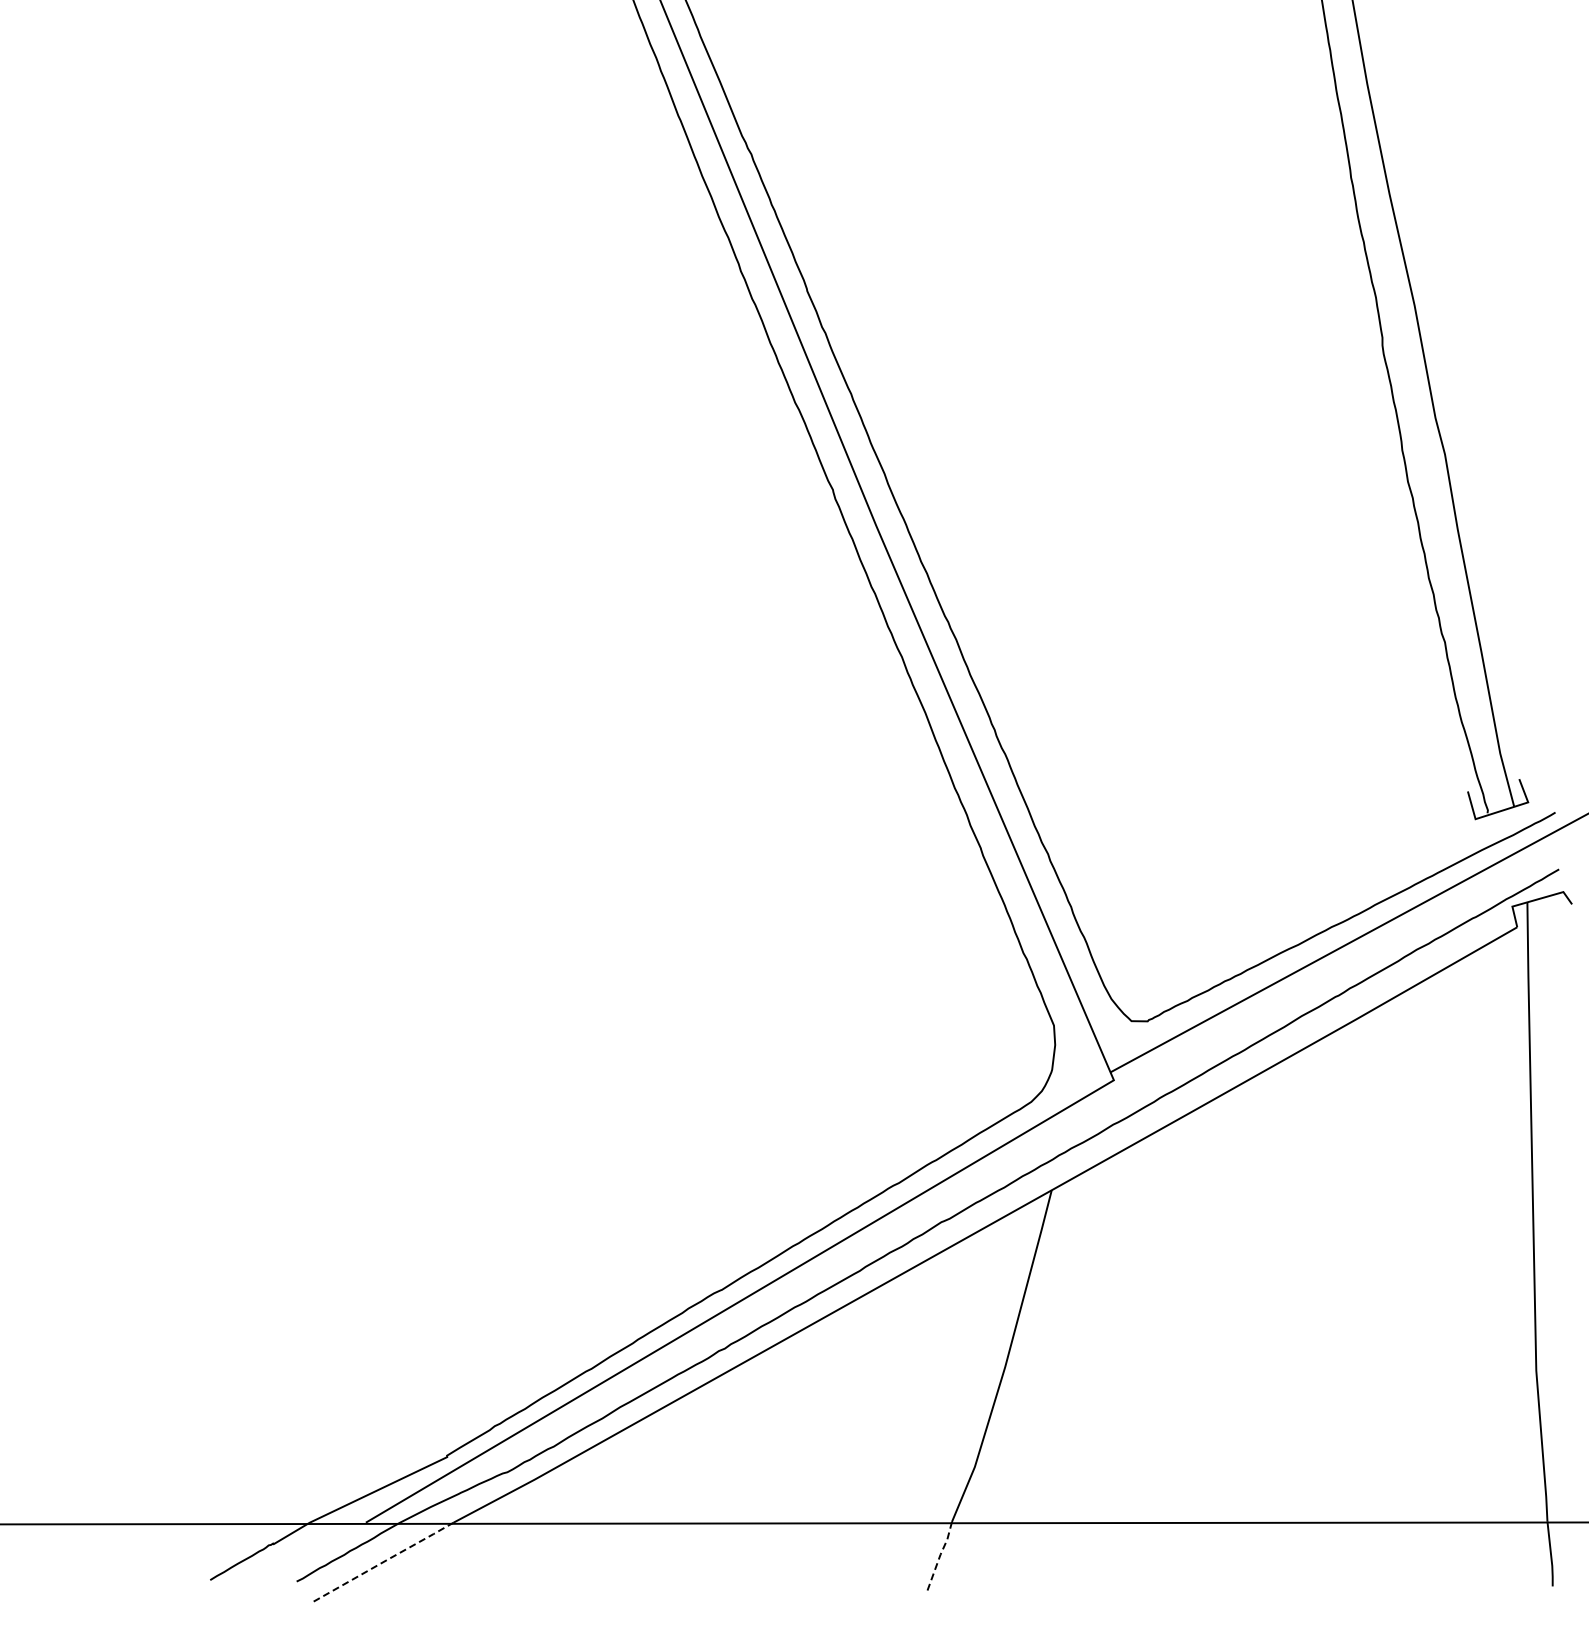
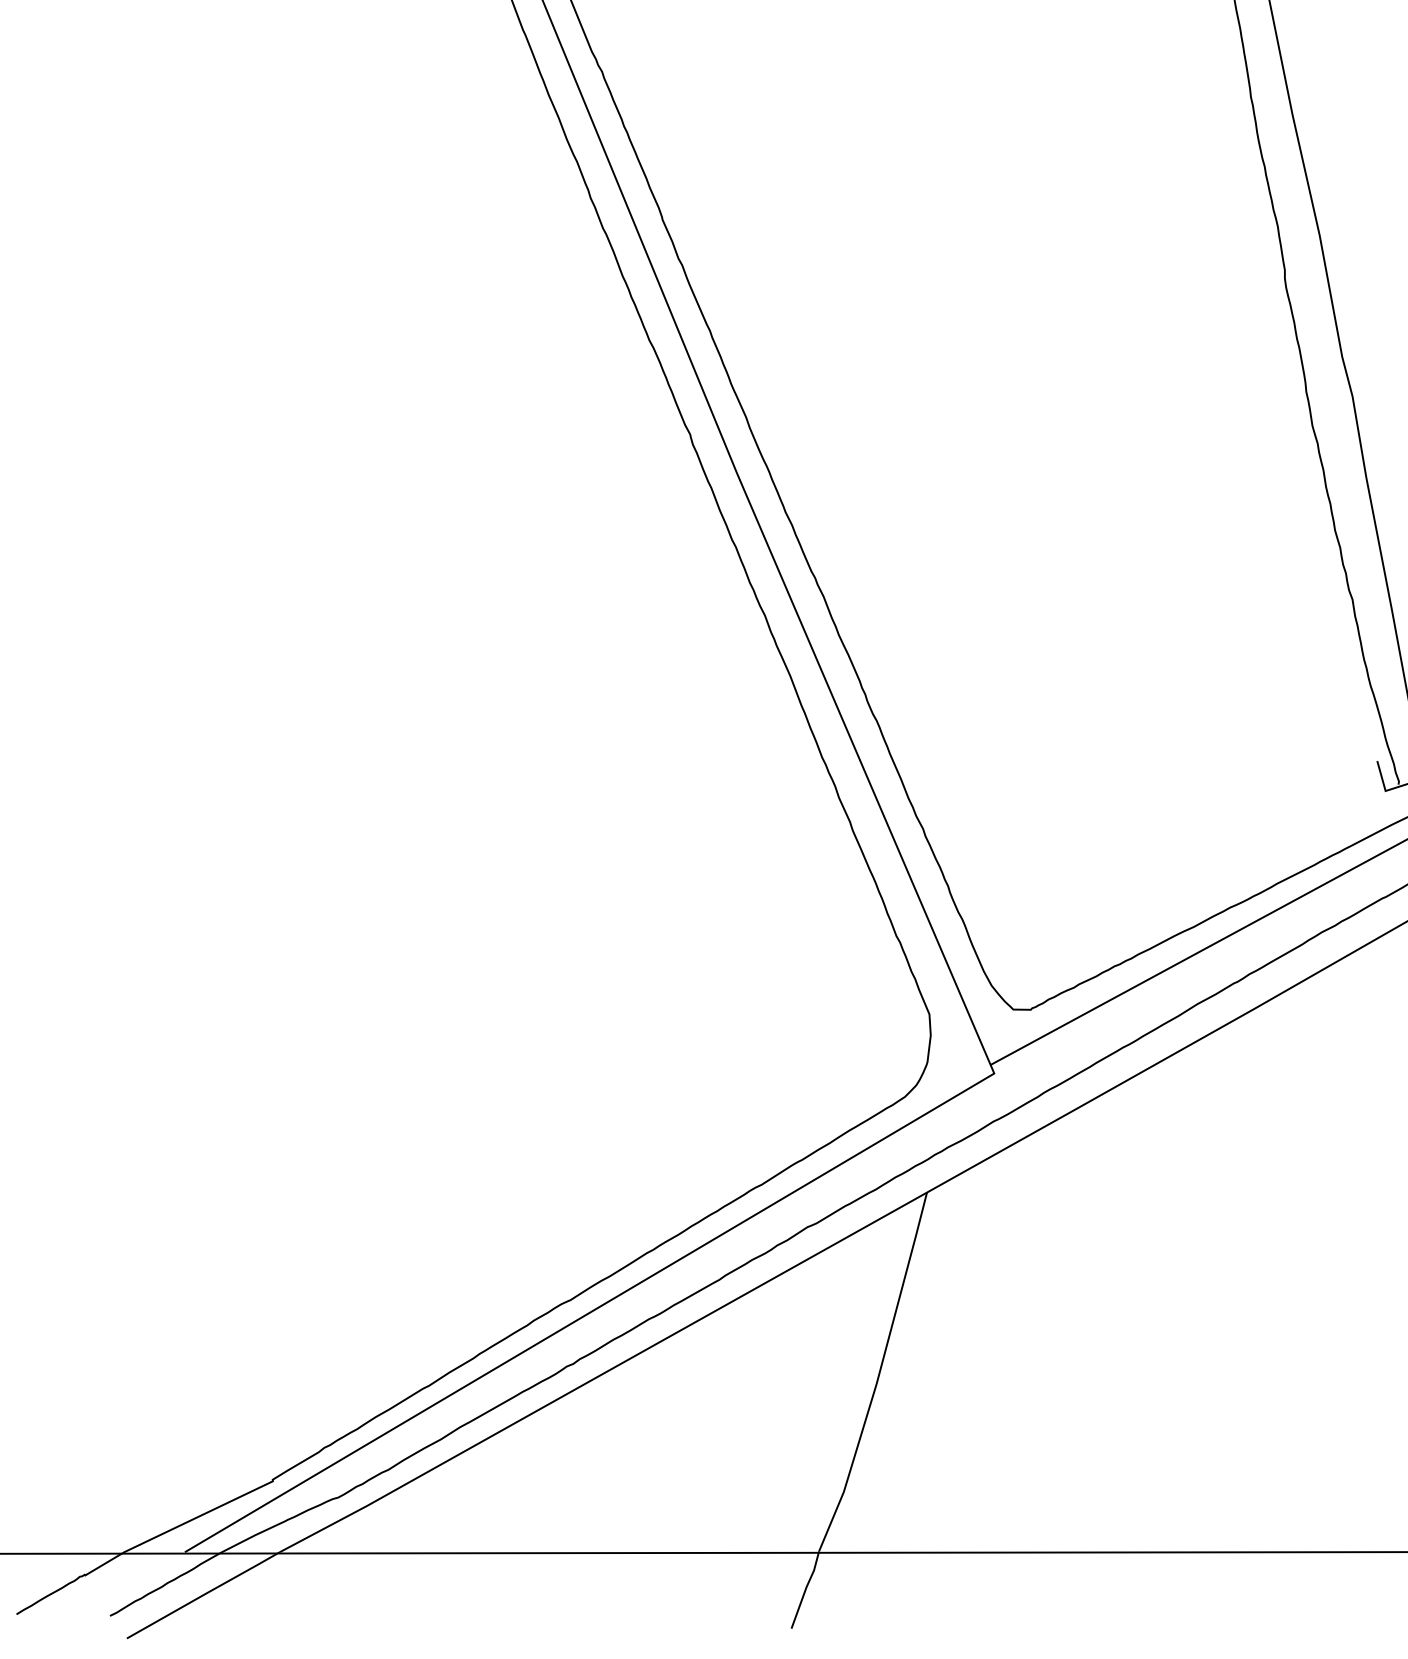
line: (939, 1556) -> (805, 1588), dashed -> solid
line: (384, 1561) -> (205, 1594), dashed -> solid

